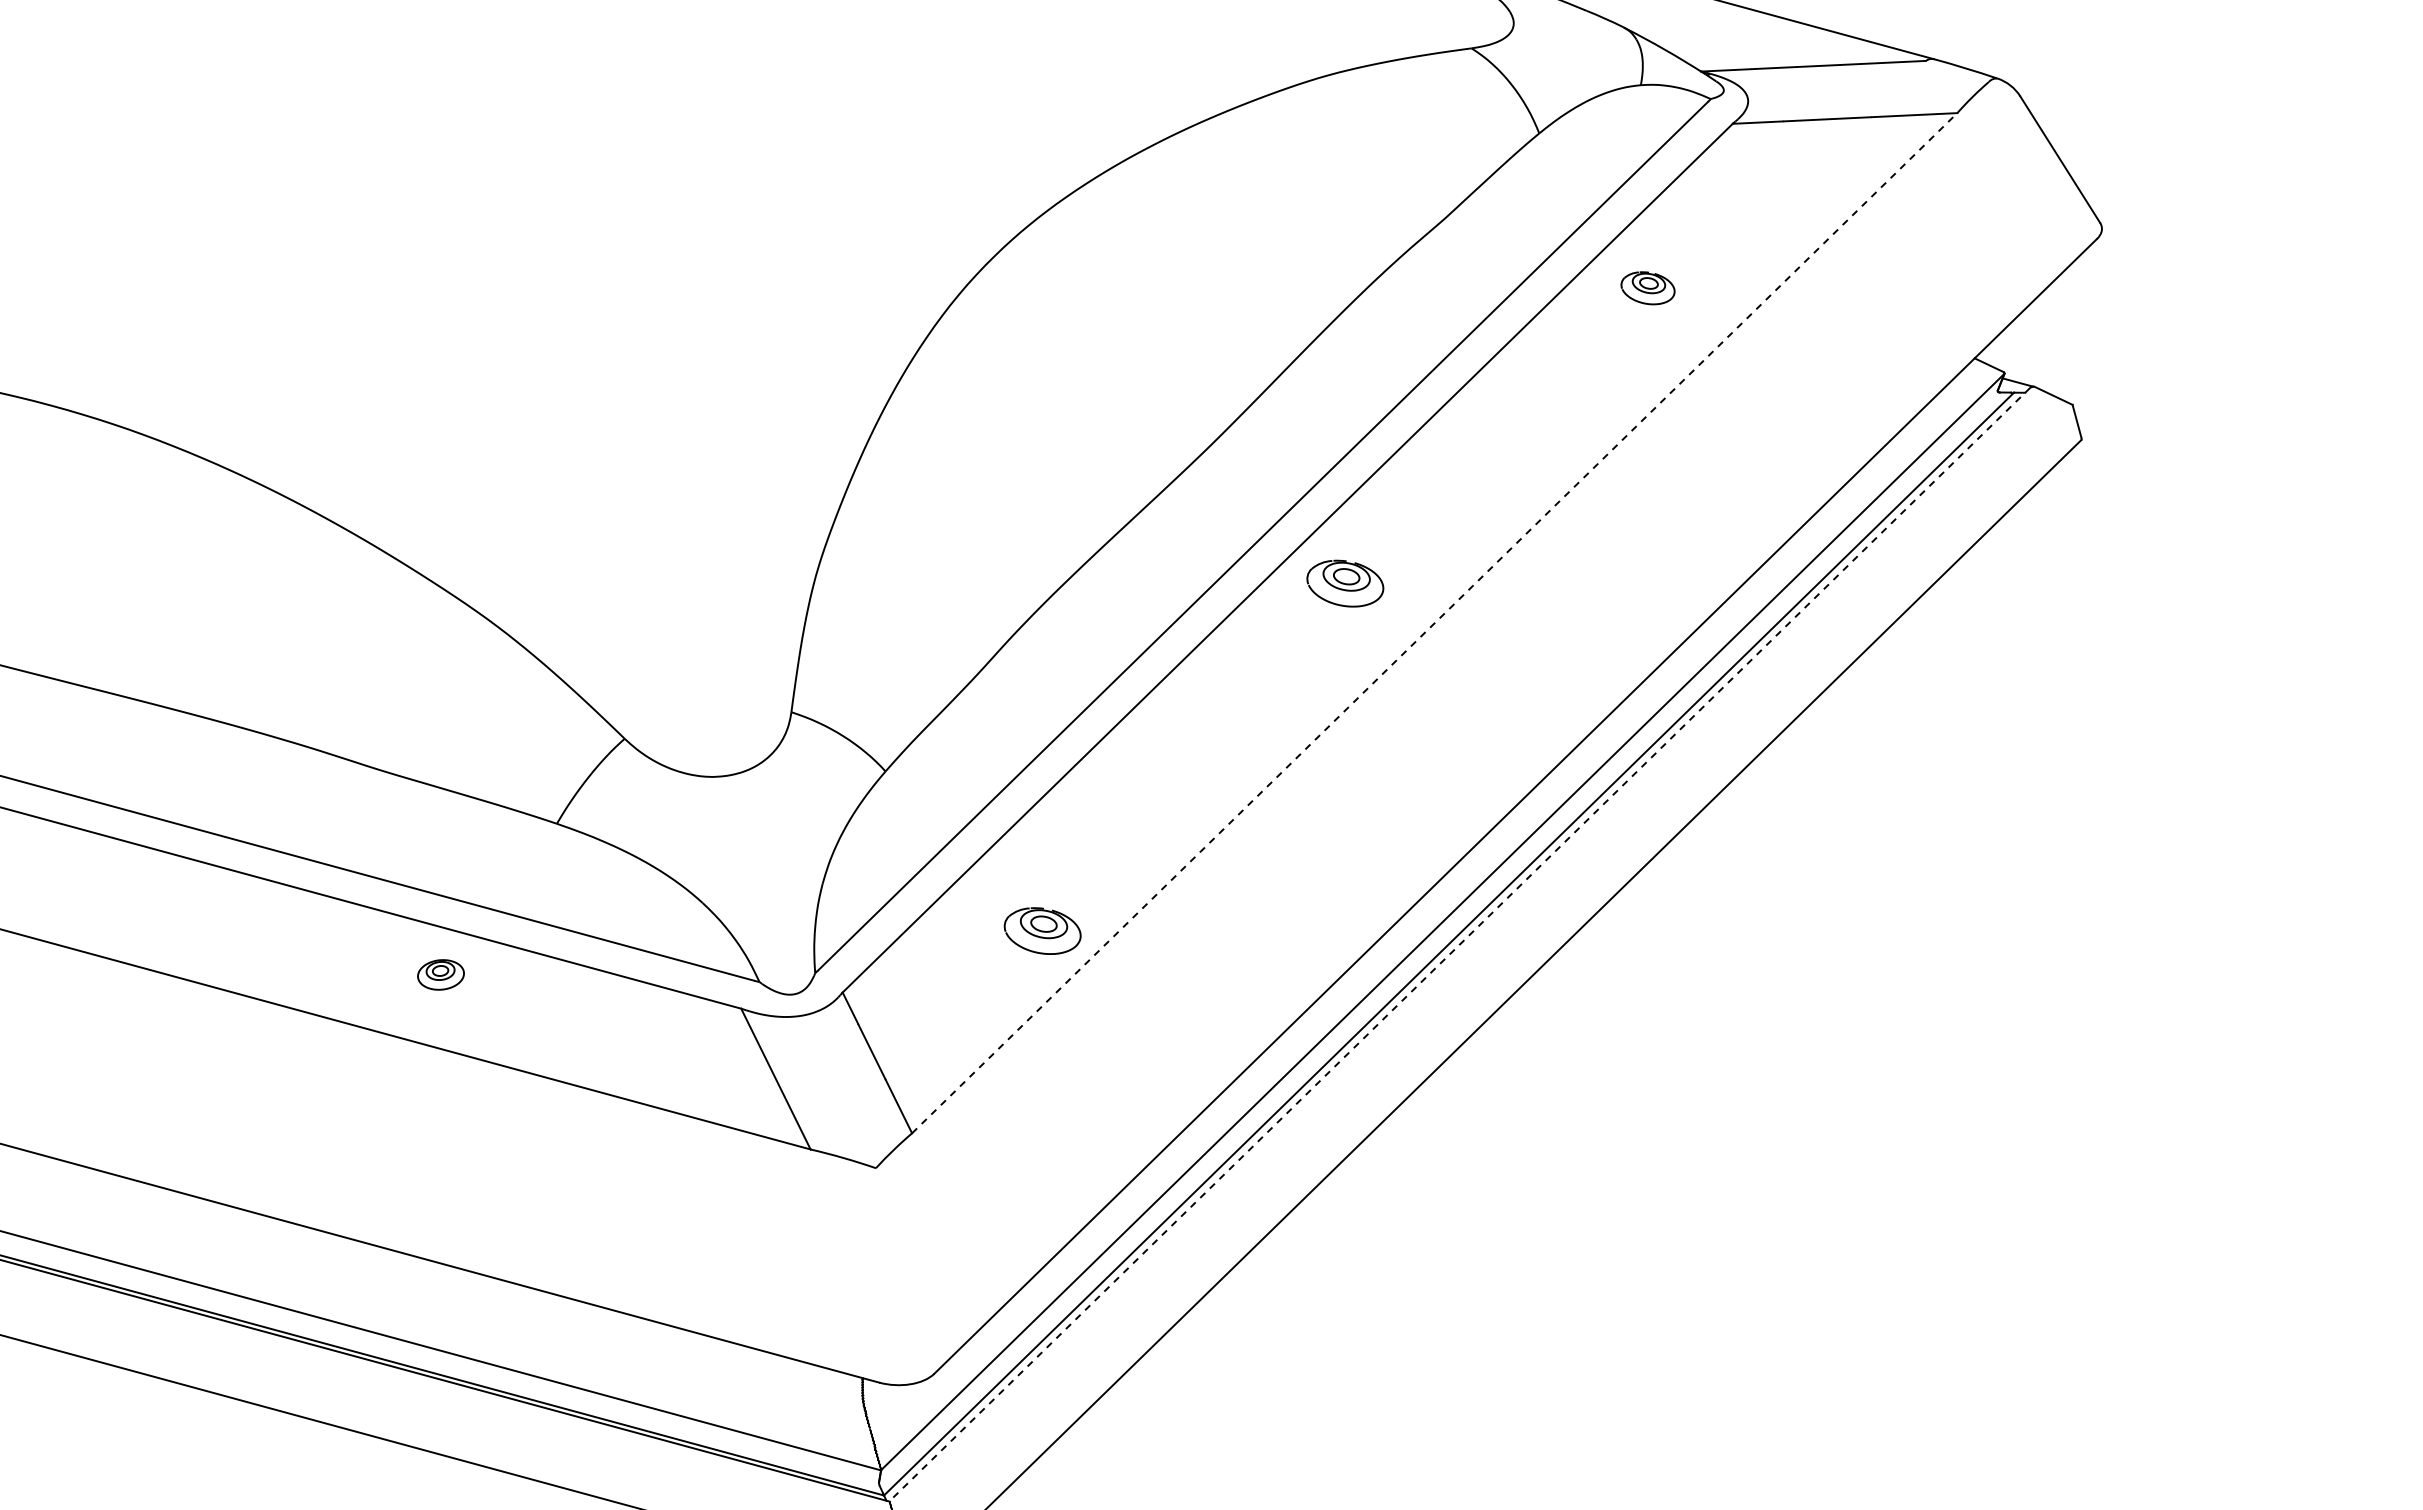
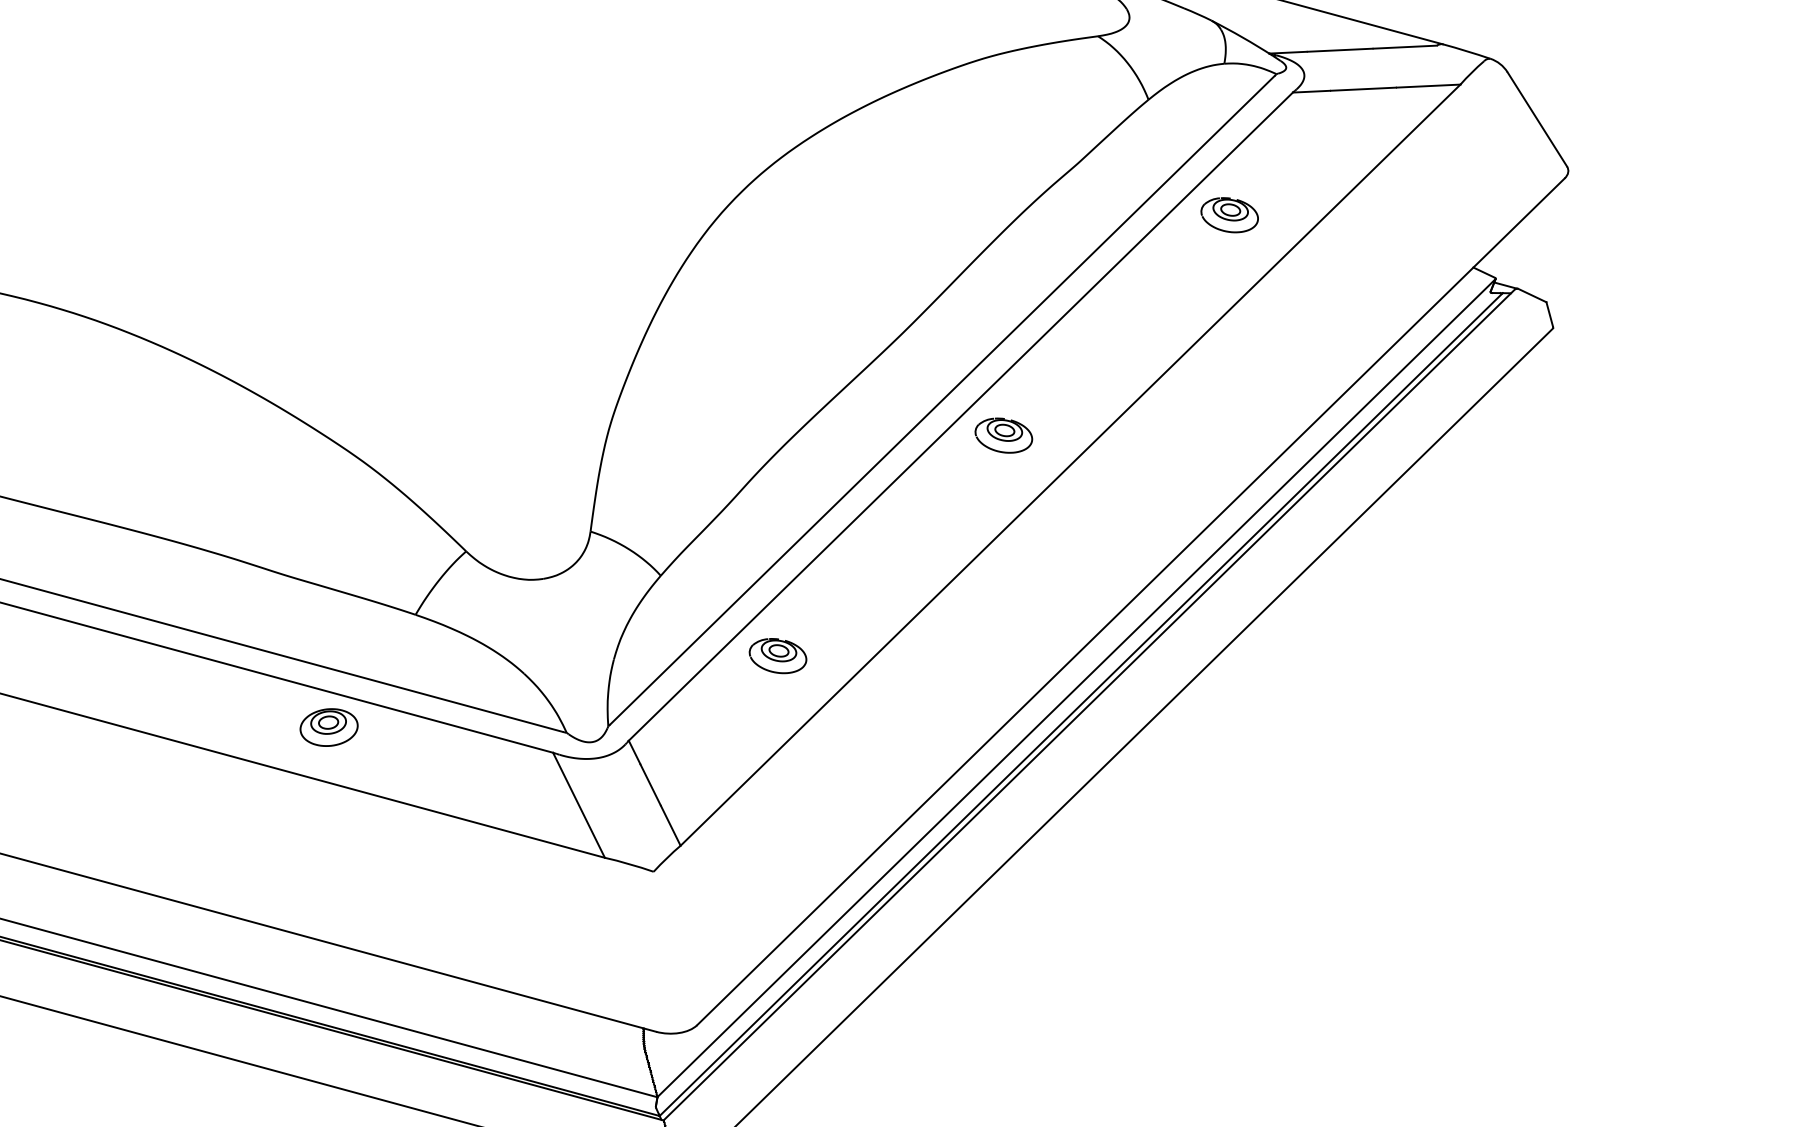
part: (1647, 288) -> (1229, 215), size x1.43
line: (1435, 622) -> (1071, 464), dashed -> solid
part: (1042, 930) -> (777, 655), moved
line: (1459, 944) -> (1089, 704), dashed -> solid
part: (440, 974) -> (328, 727), size x1.67

